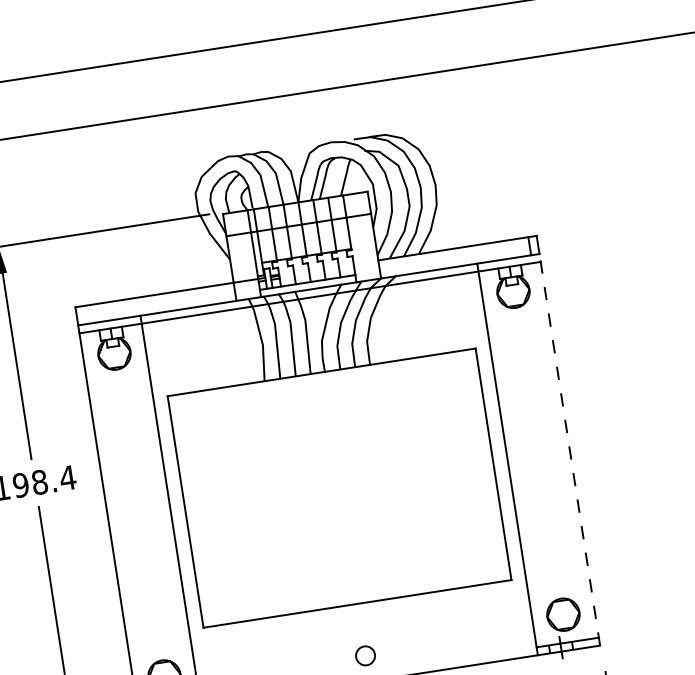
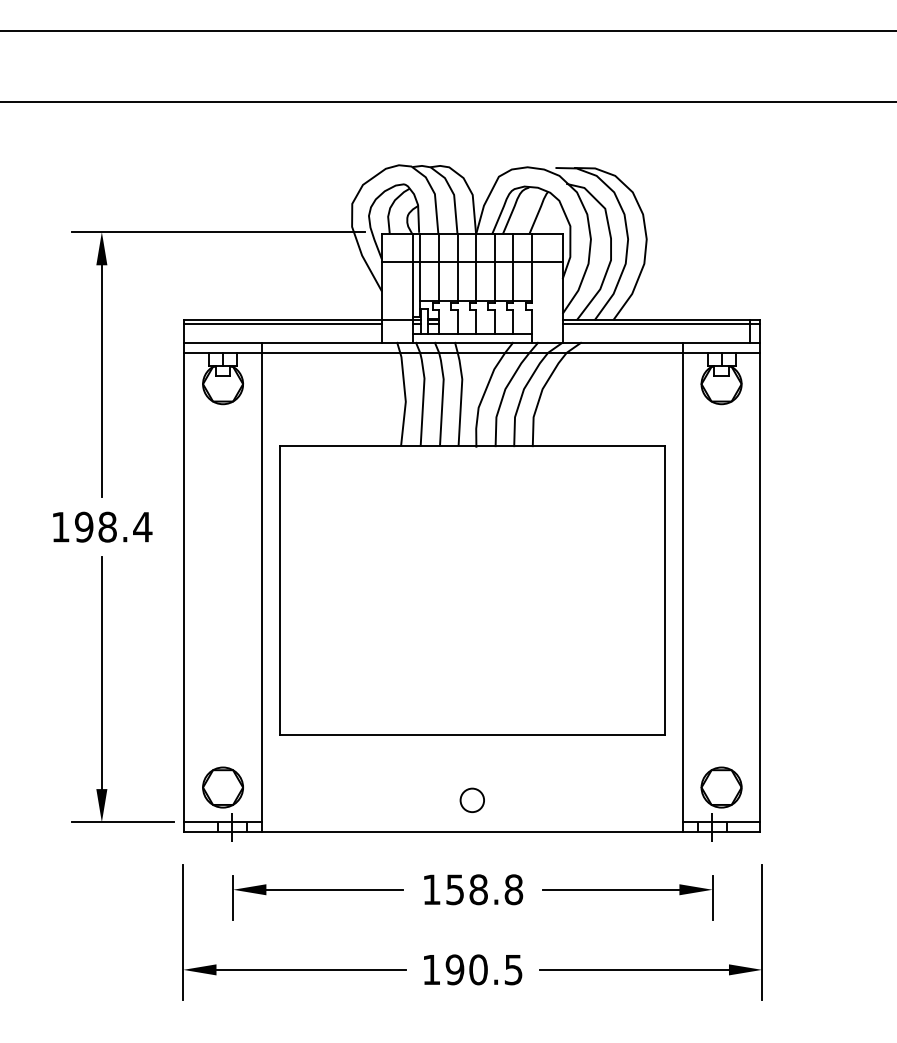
line: (457, 250) -> (661, 323), added
line: (154, 297) -> (282, 323), added
line: (569, 449) -> (760, 587), dashed -> solid

